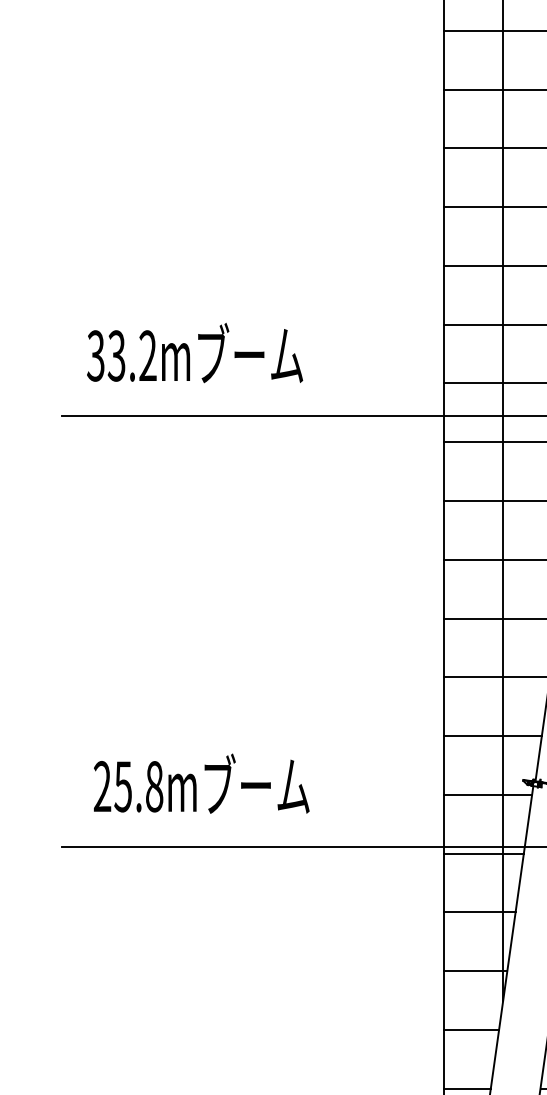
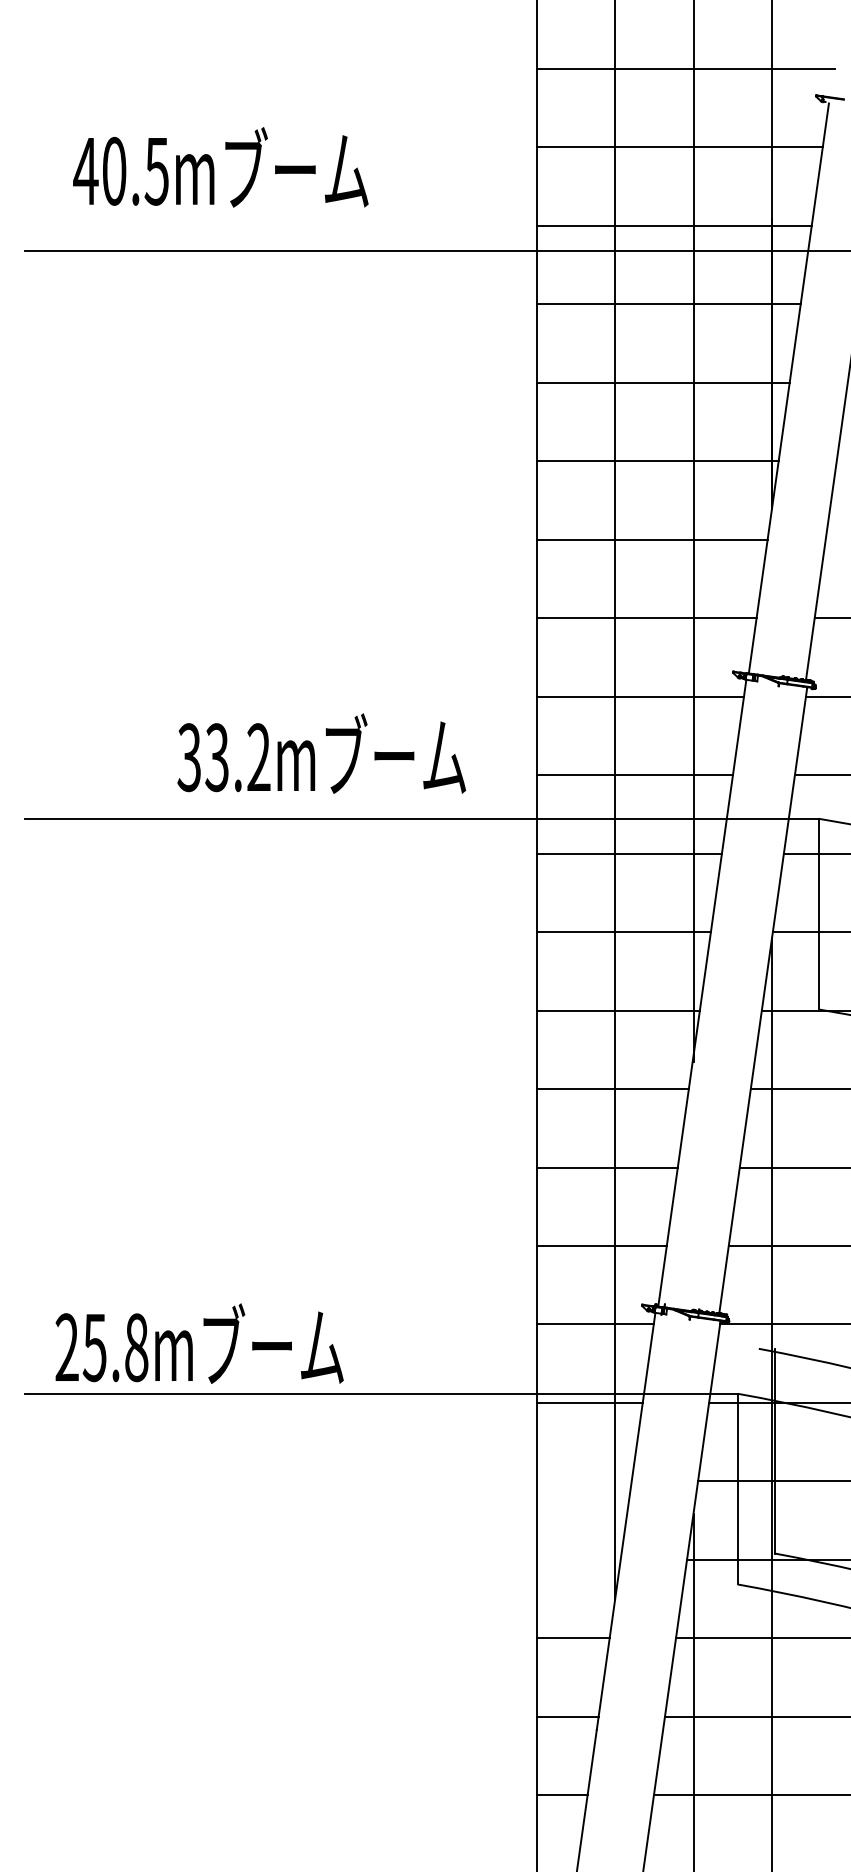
text: (194, 352) -> (321, 753), moved
text: (201, 783) -> (199, 1343), moved
line: (479, 912) -> (583, 1481), removed
line: (475, 970) -> (578, 1559), removed

